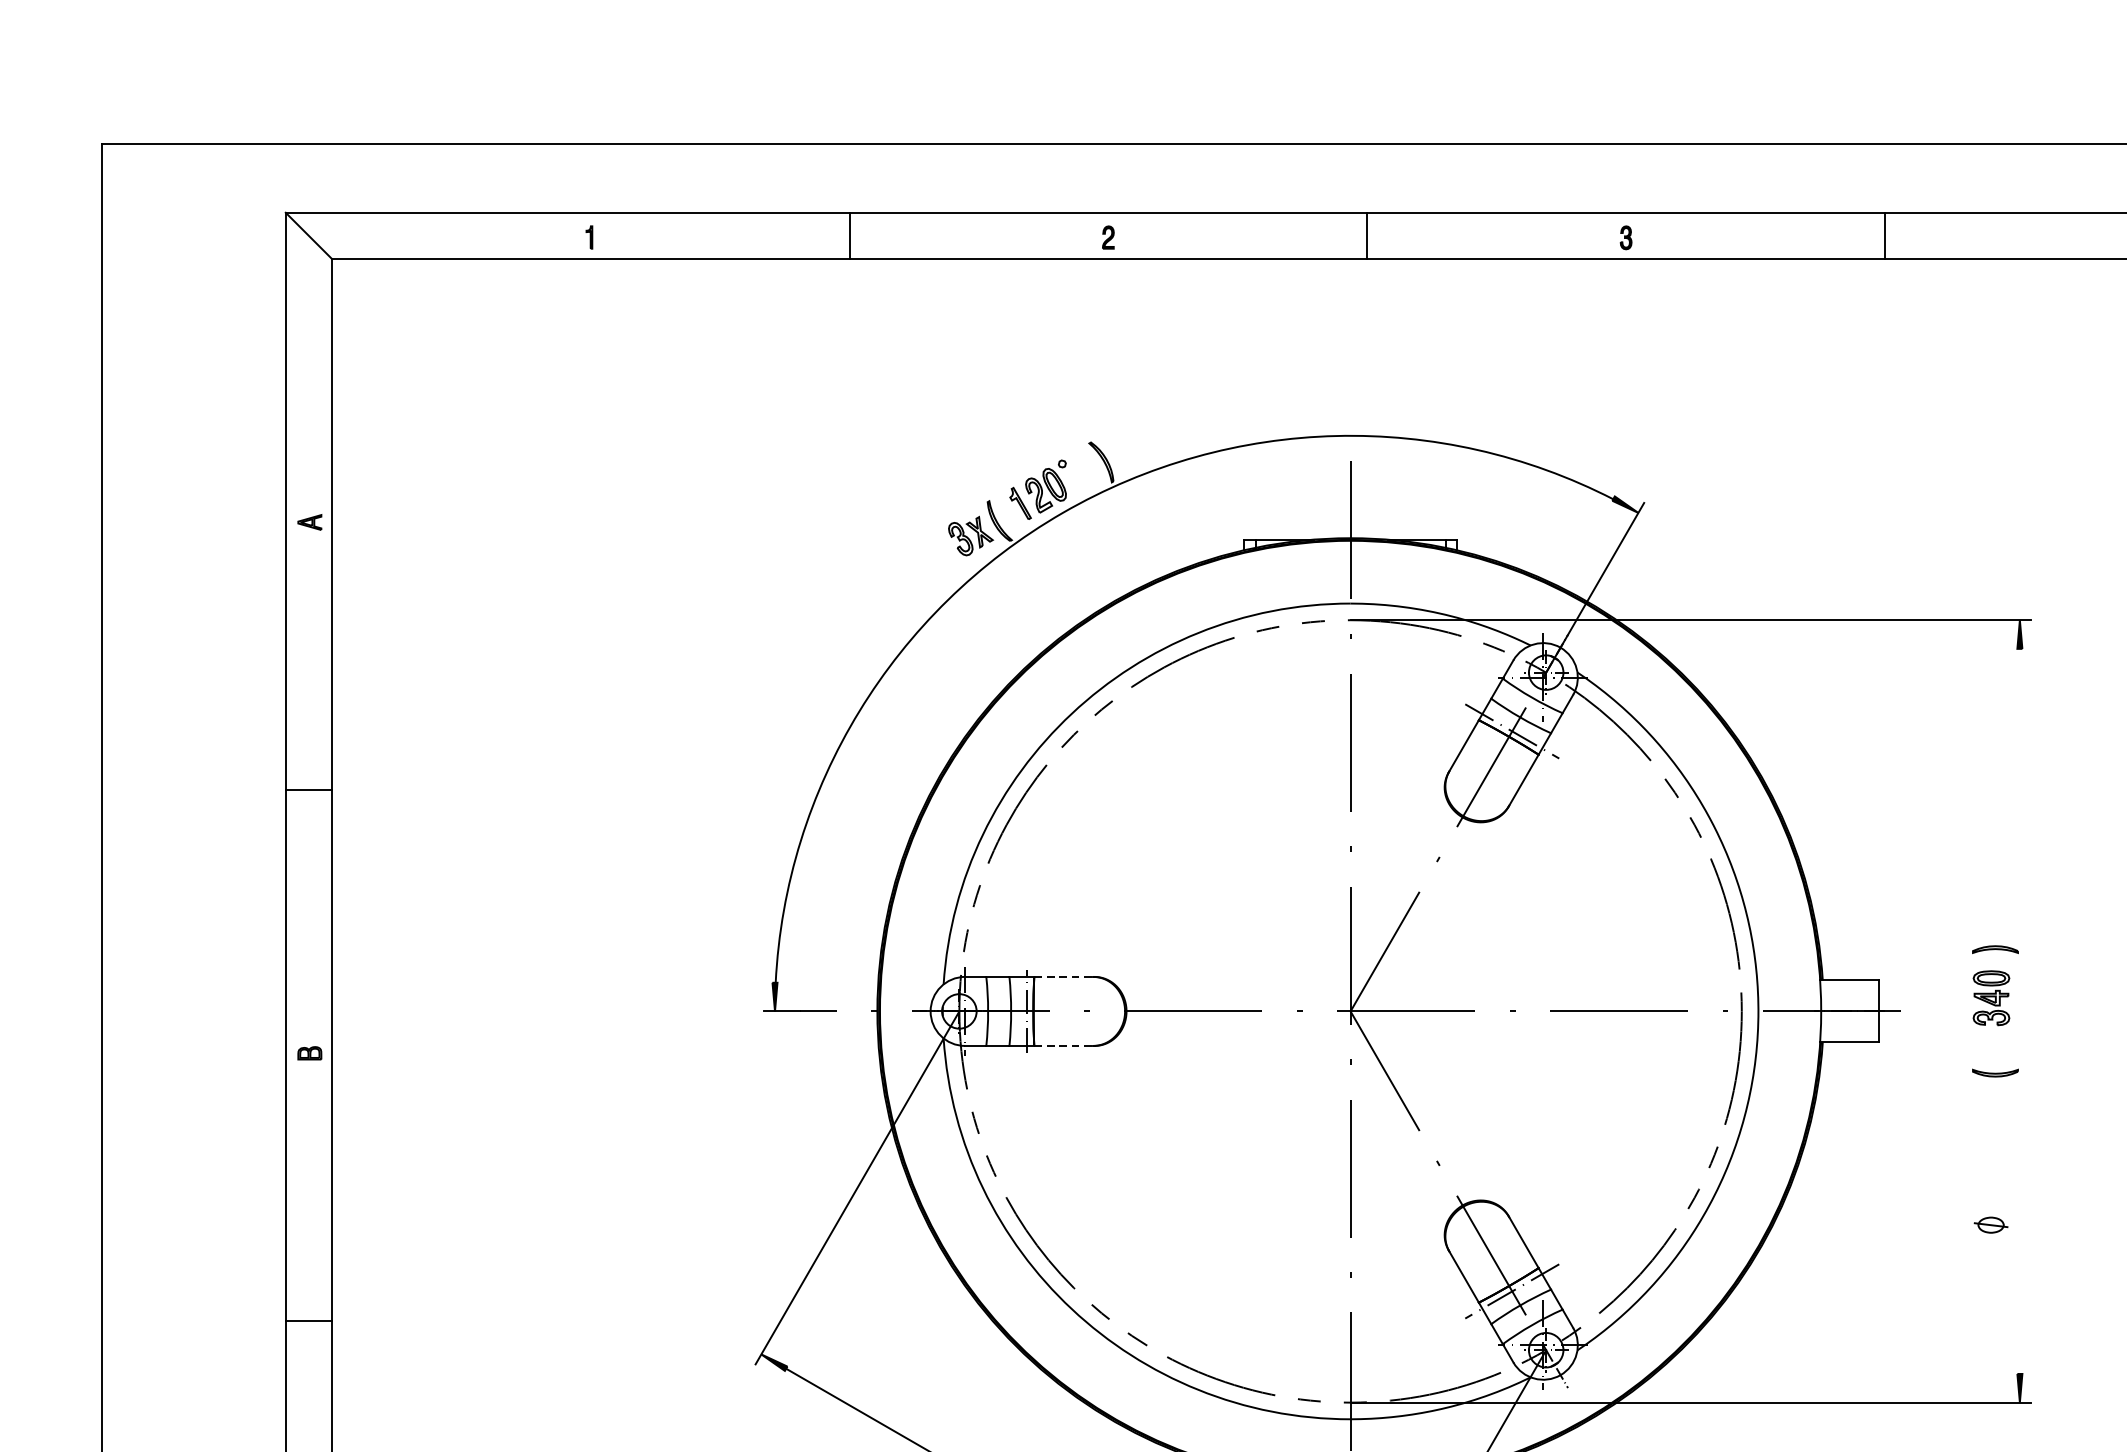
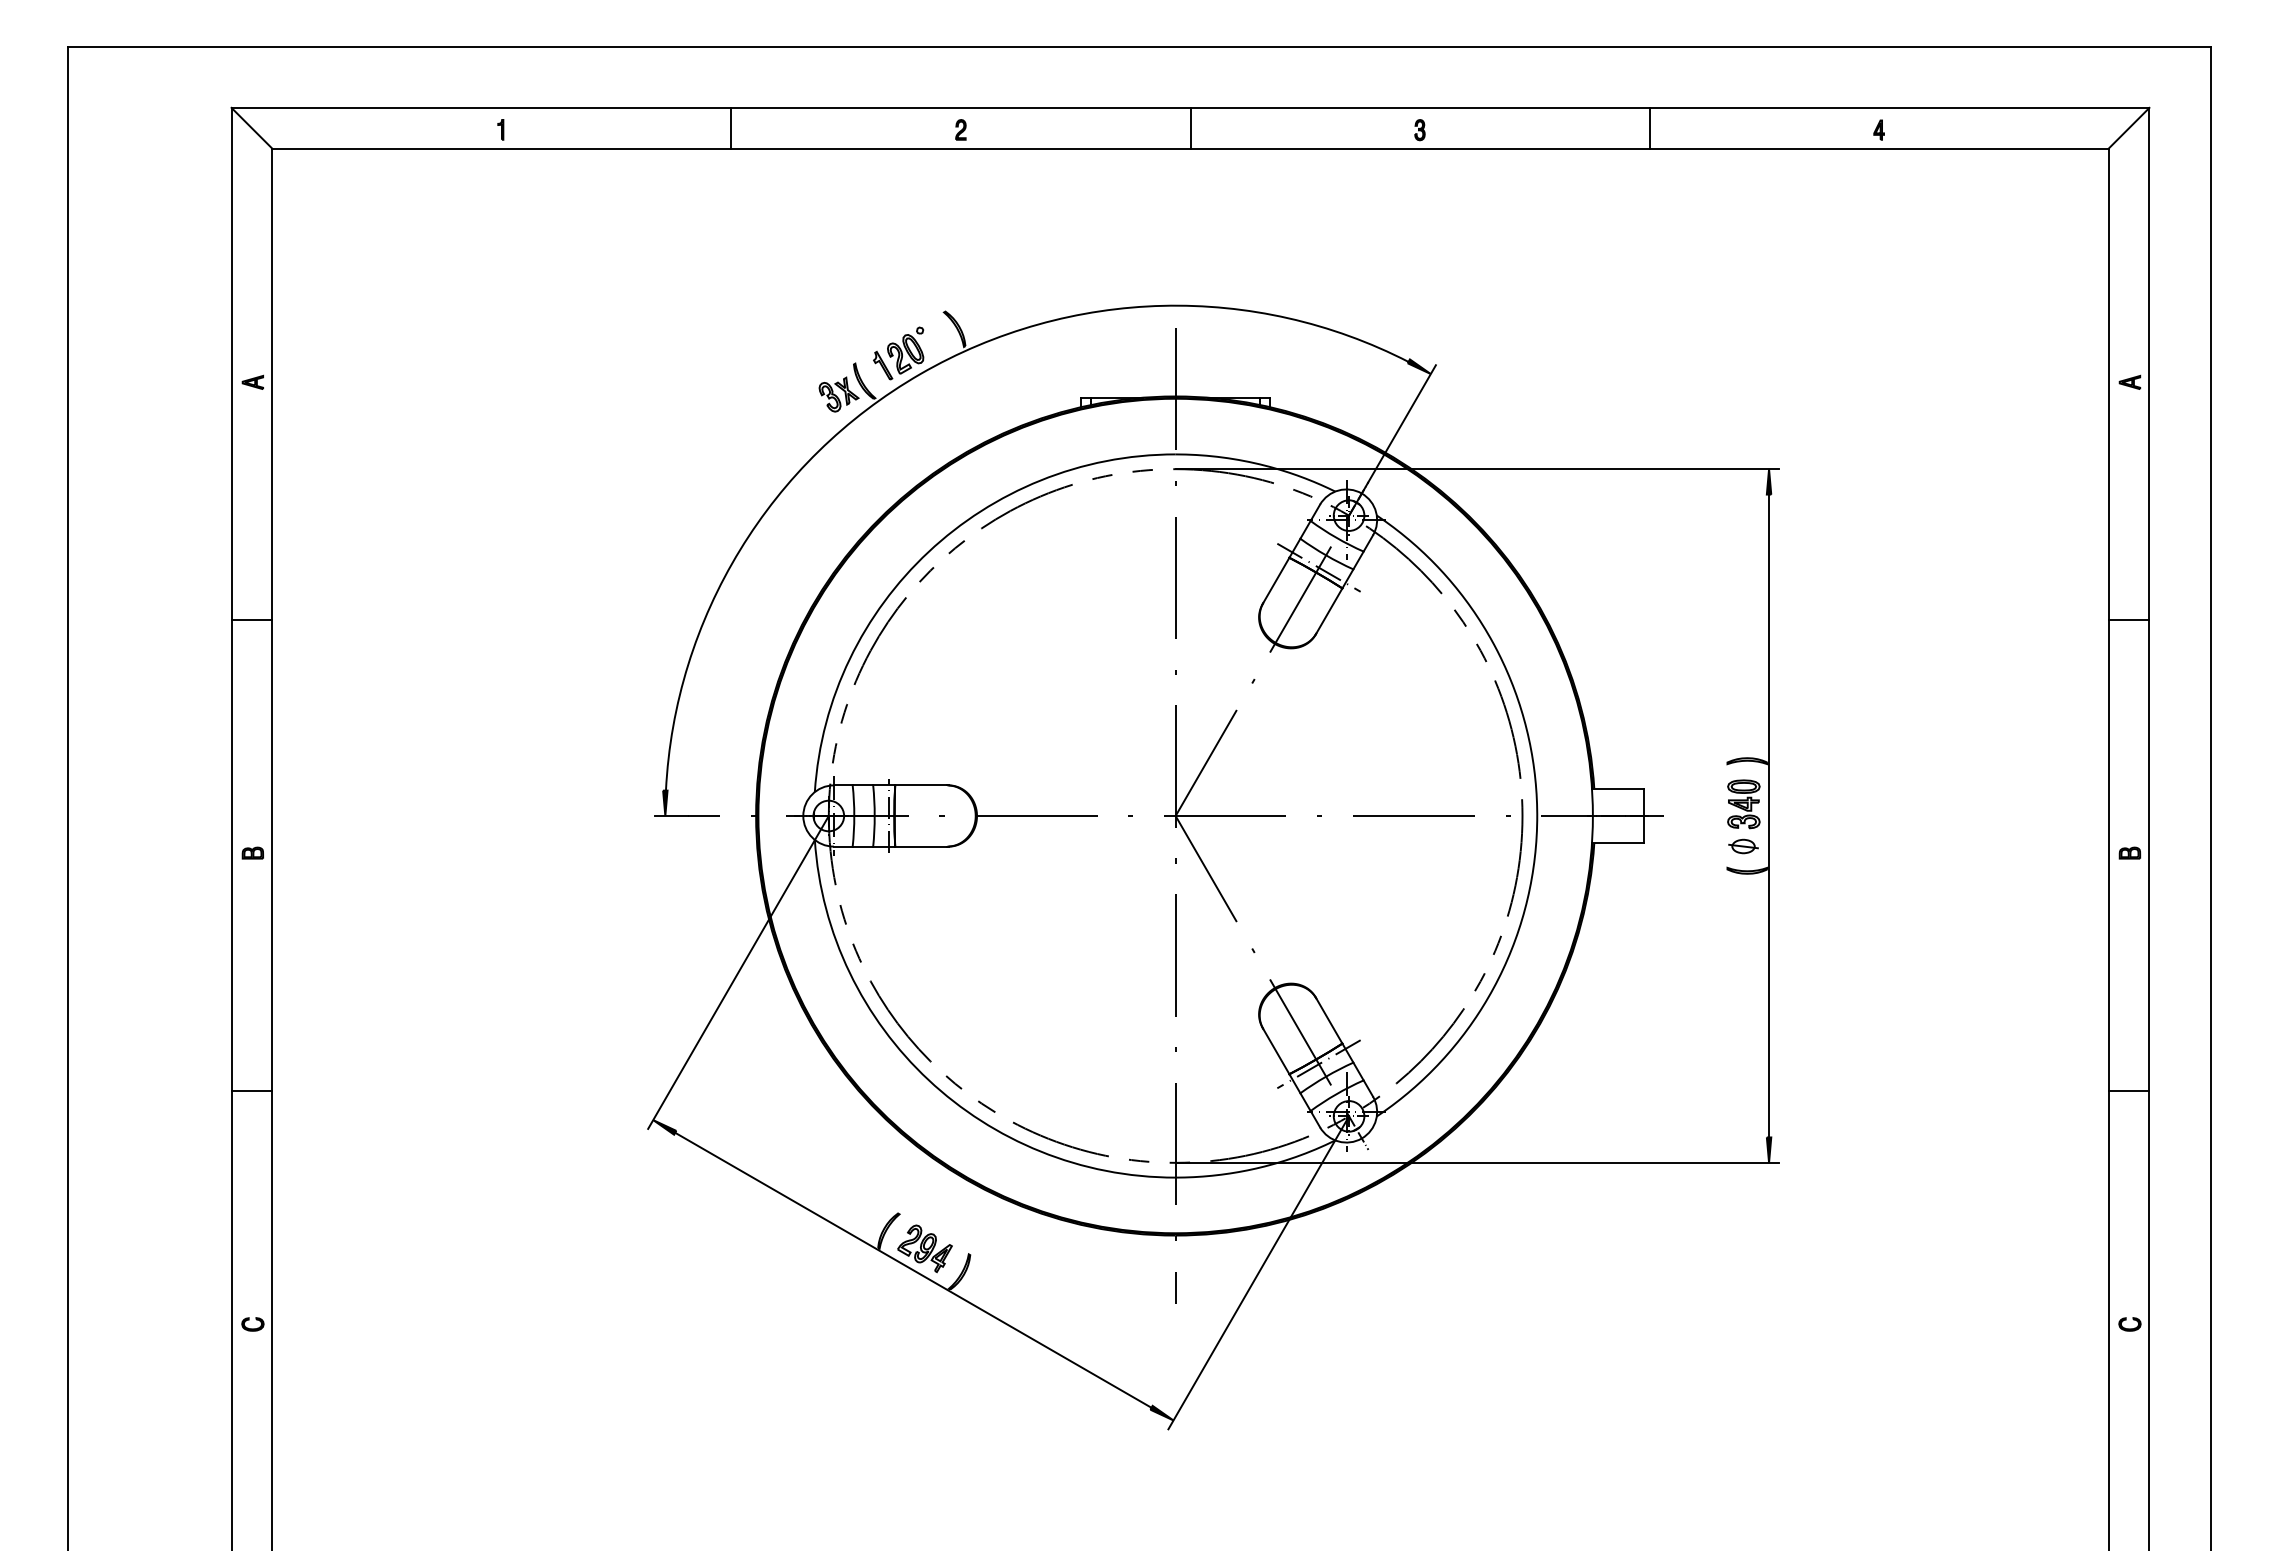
line: (1063, 977) -> (921, 785), dashed -> solid
line: (2020, 1010) -> (1769, 815), added
line: (1063, 1045) -> (921, 846), dashed -> solid
part: (1991, 1225) -> (1743, 846), moved

